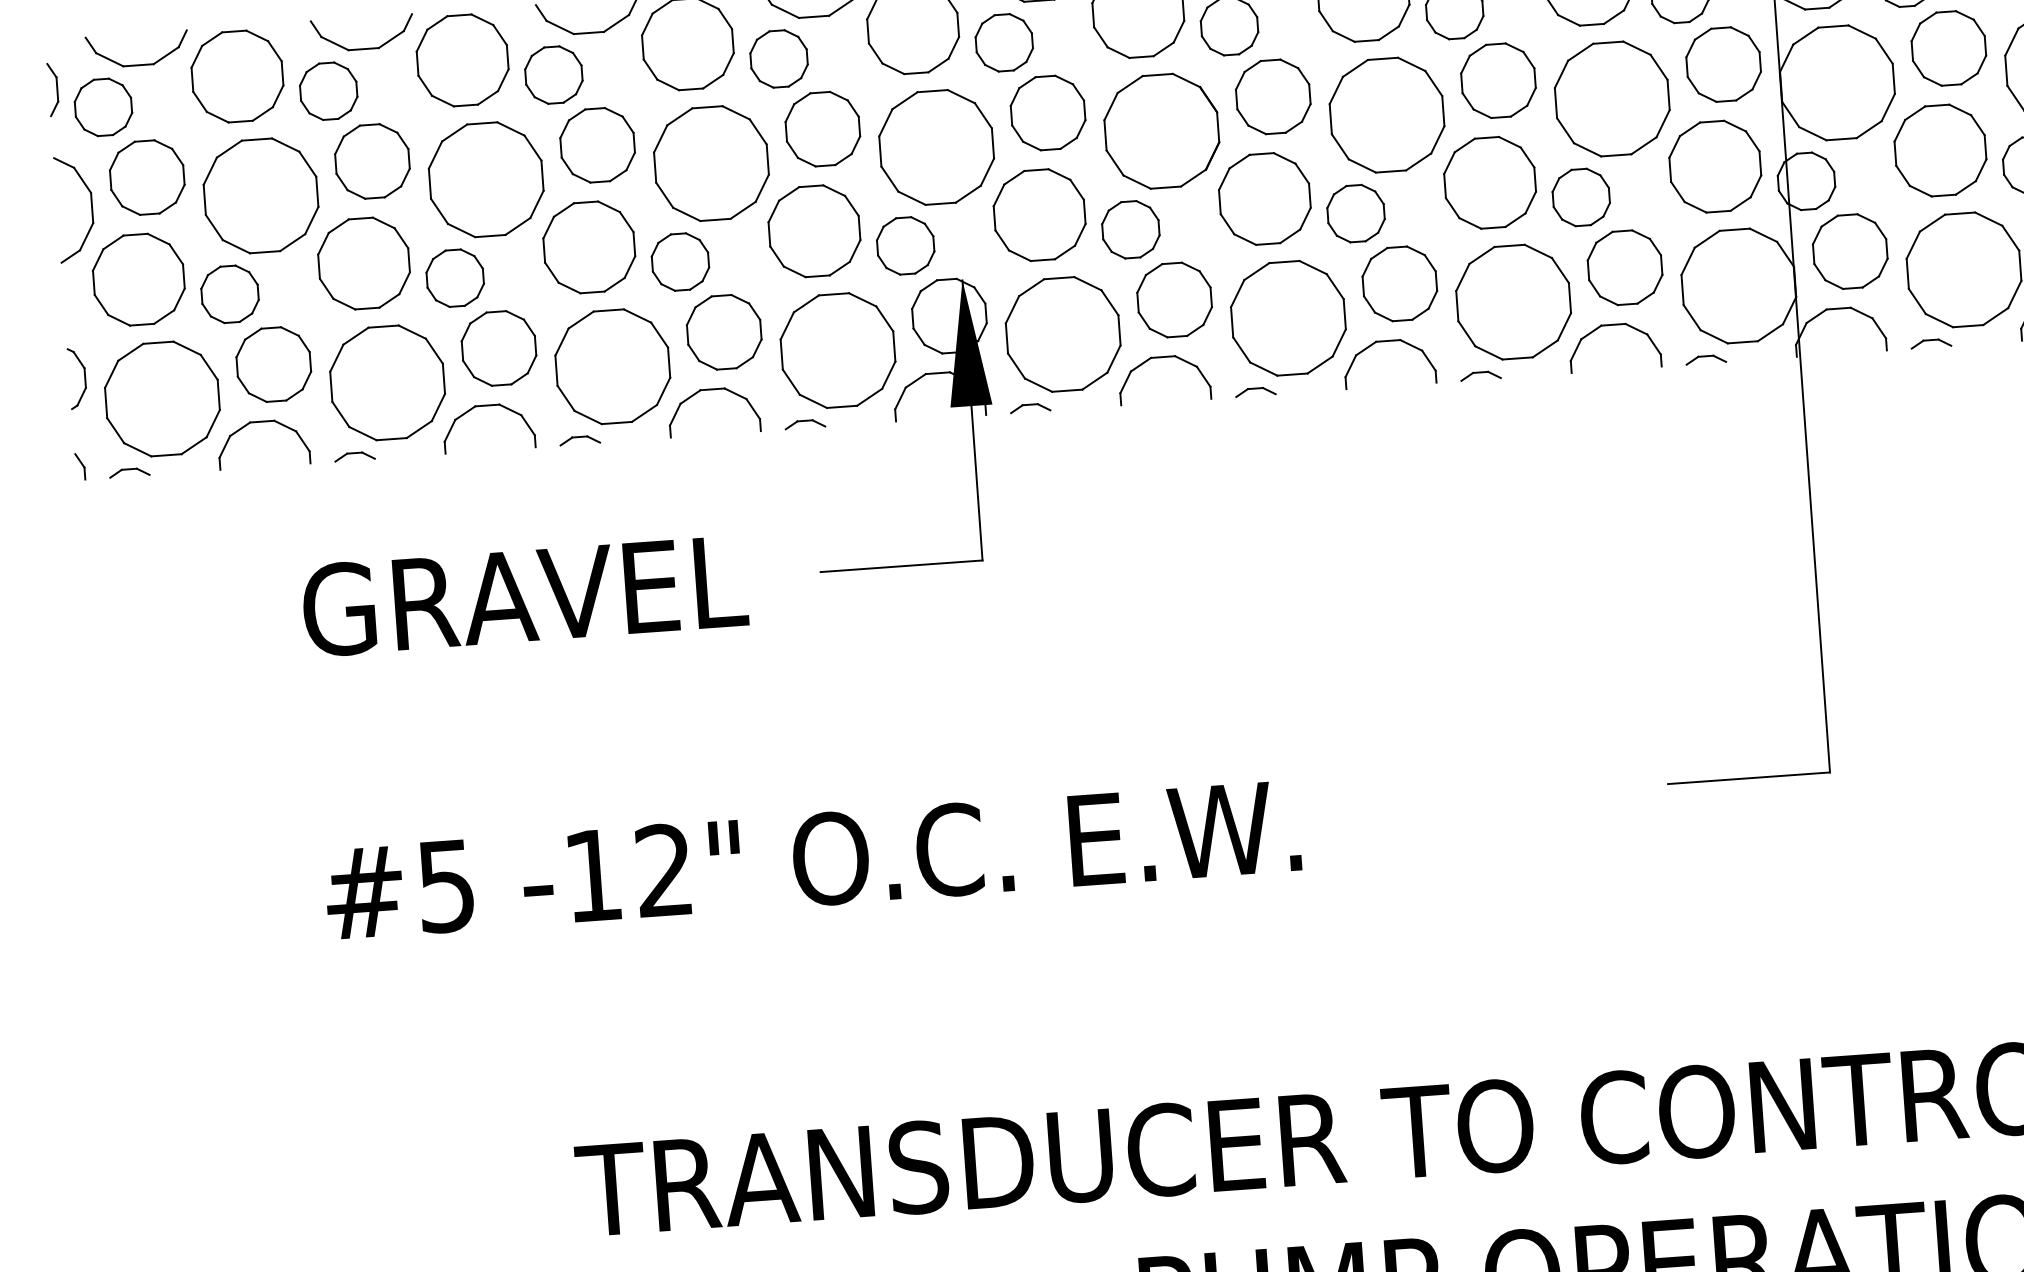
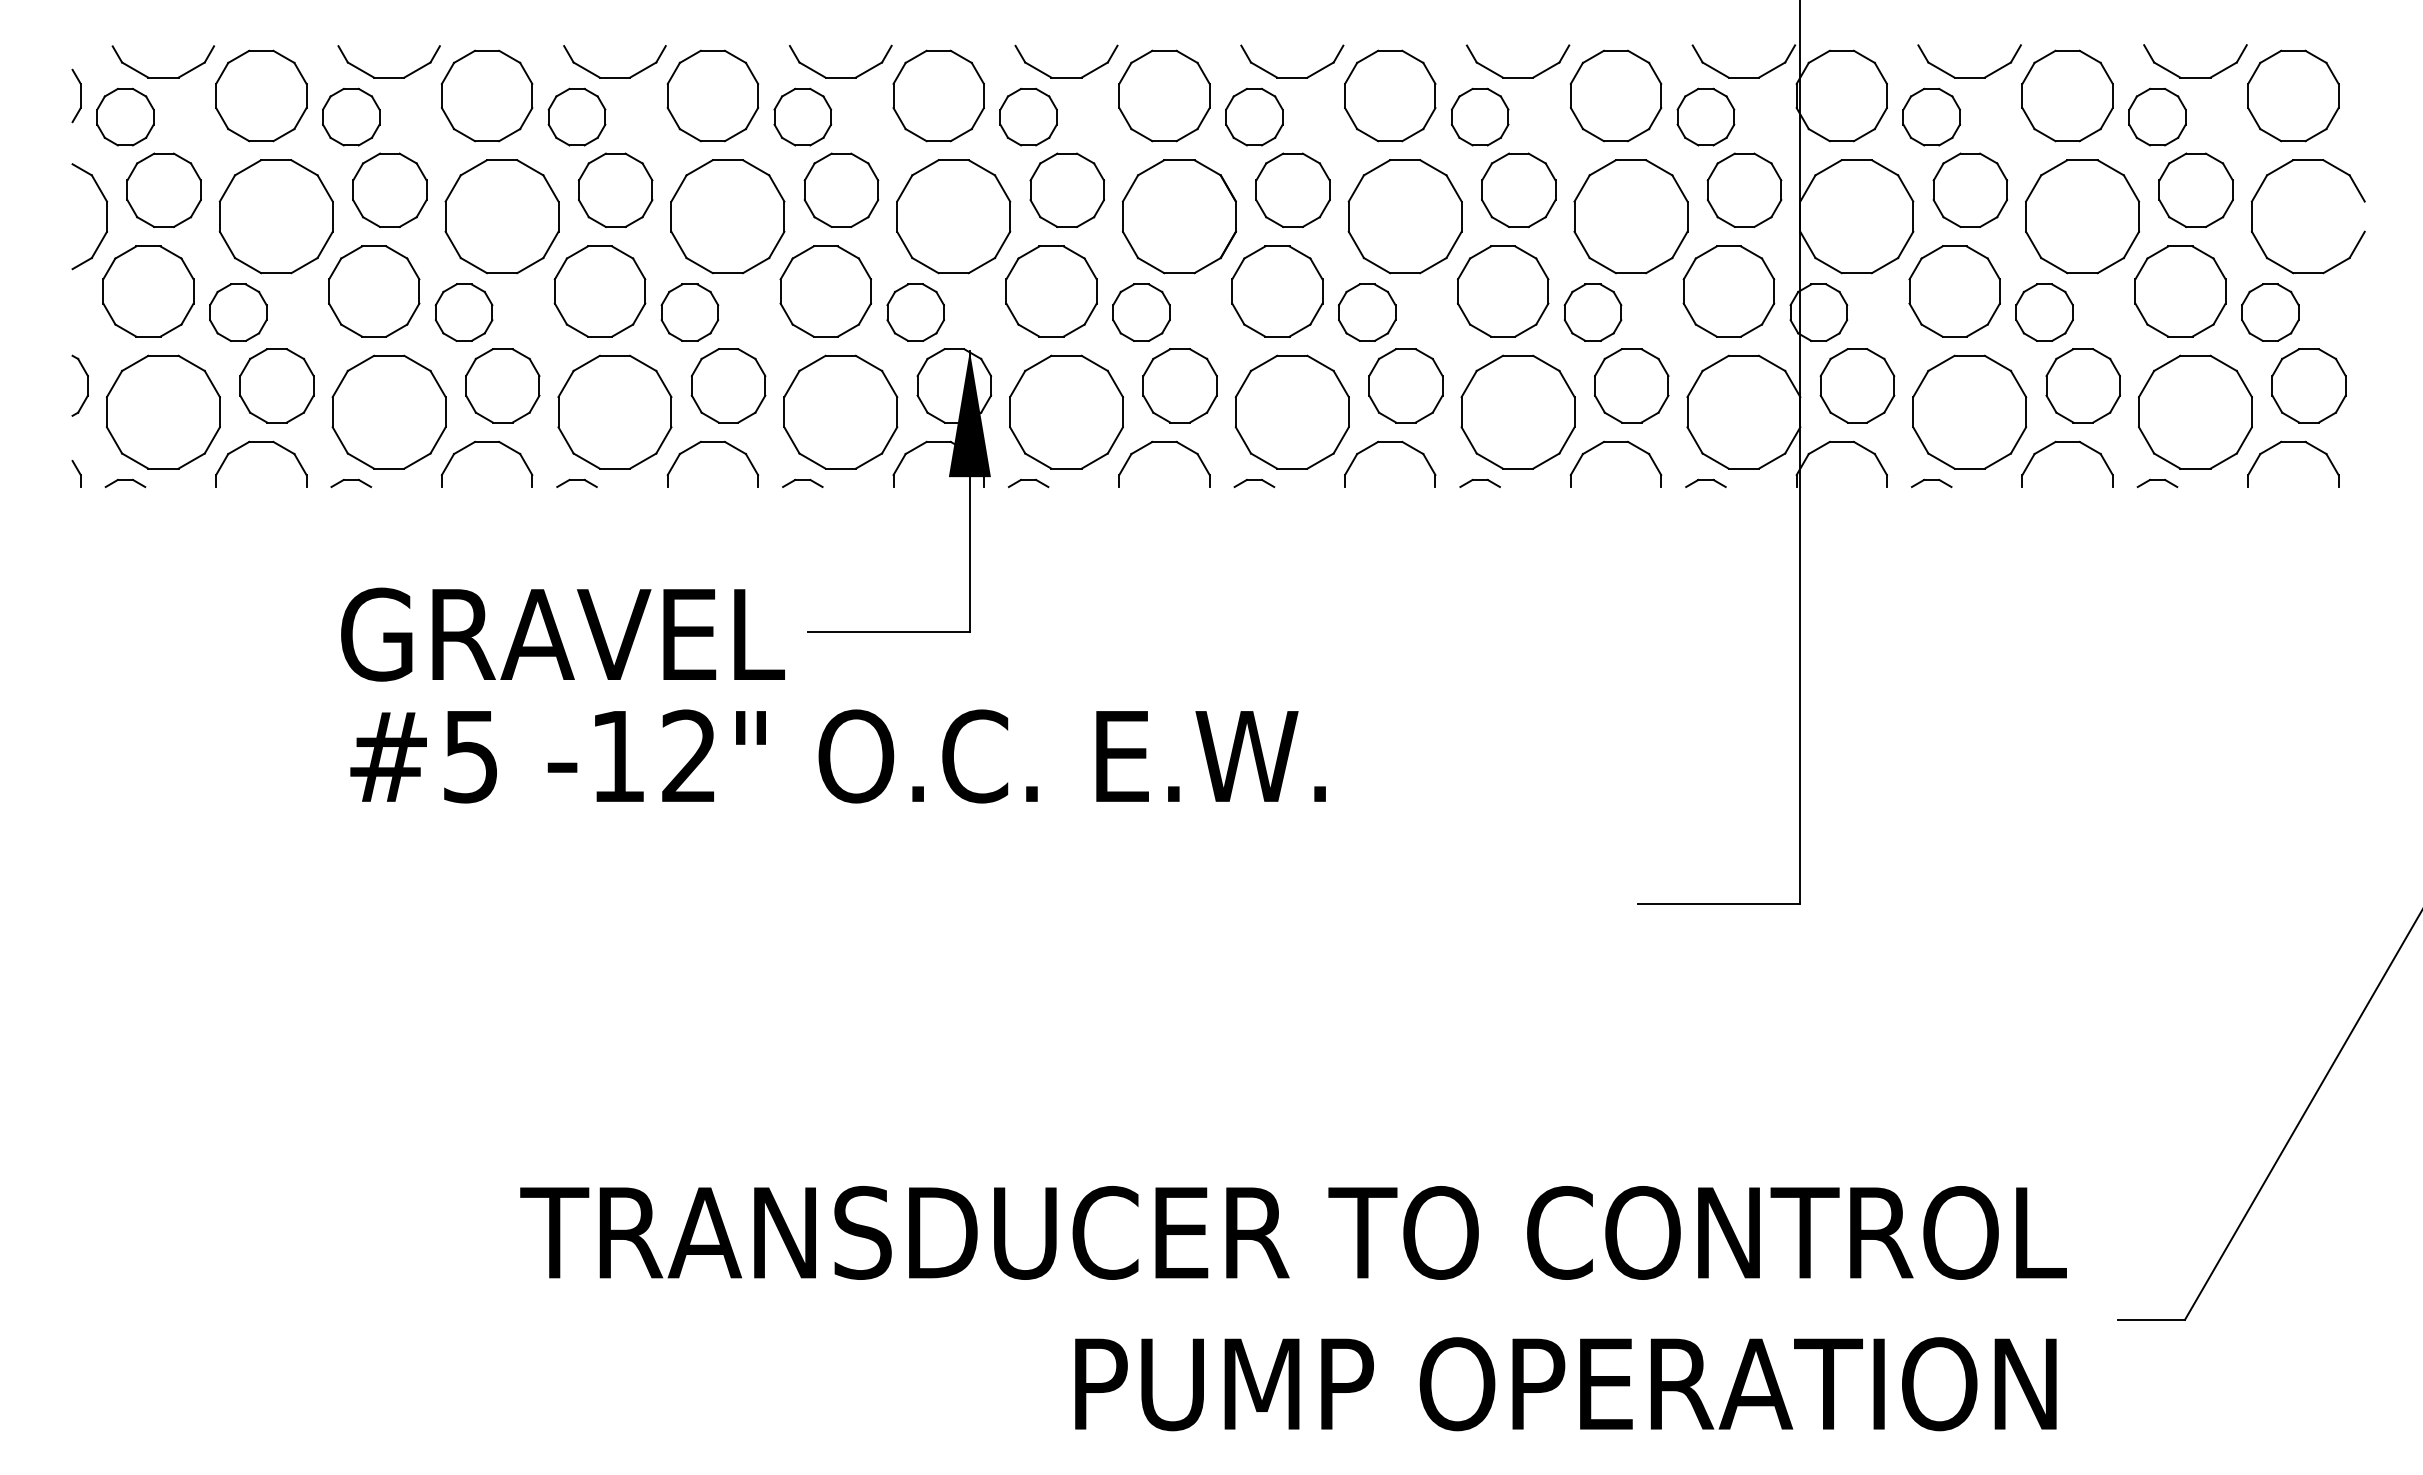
text: (524, 595) -> (562, 634), moved
text: (812, 860) -> (837, 756), moved

